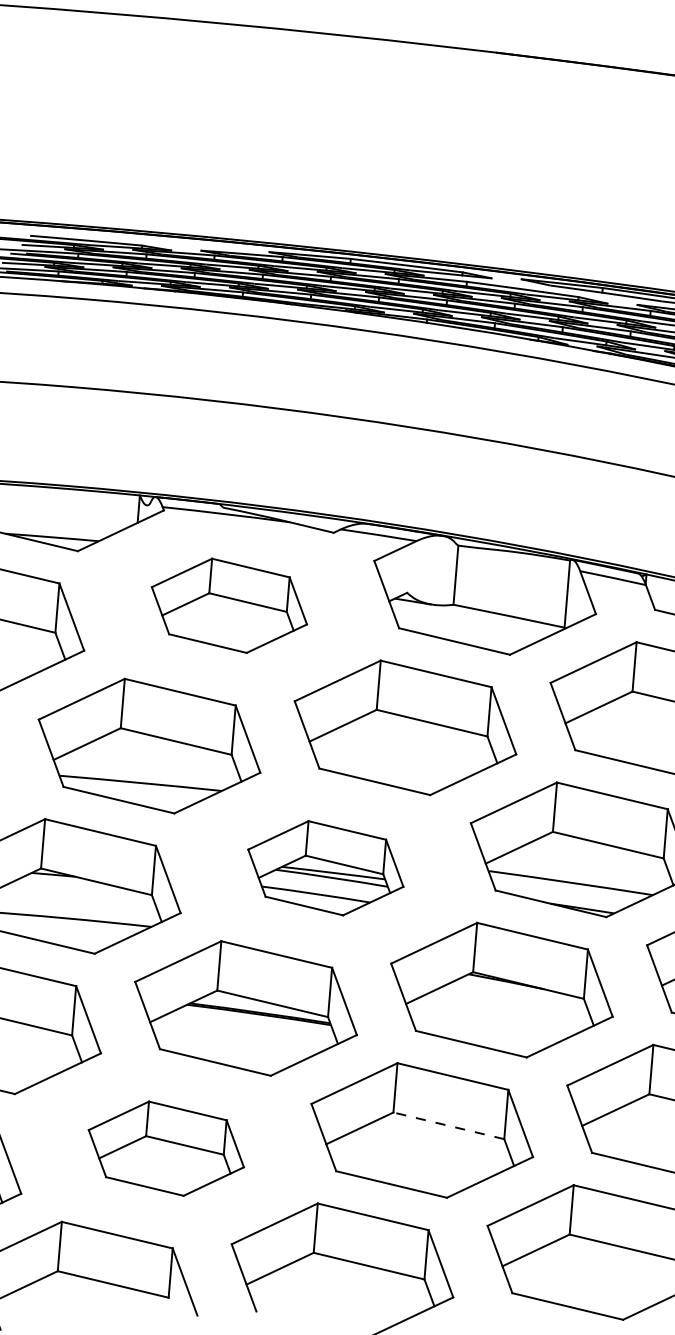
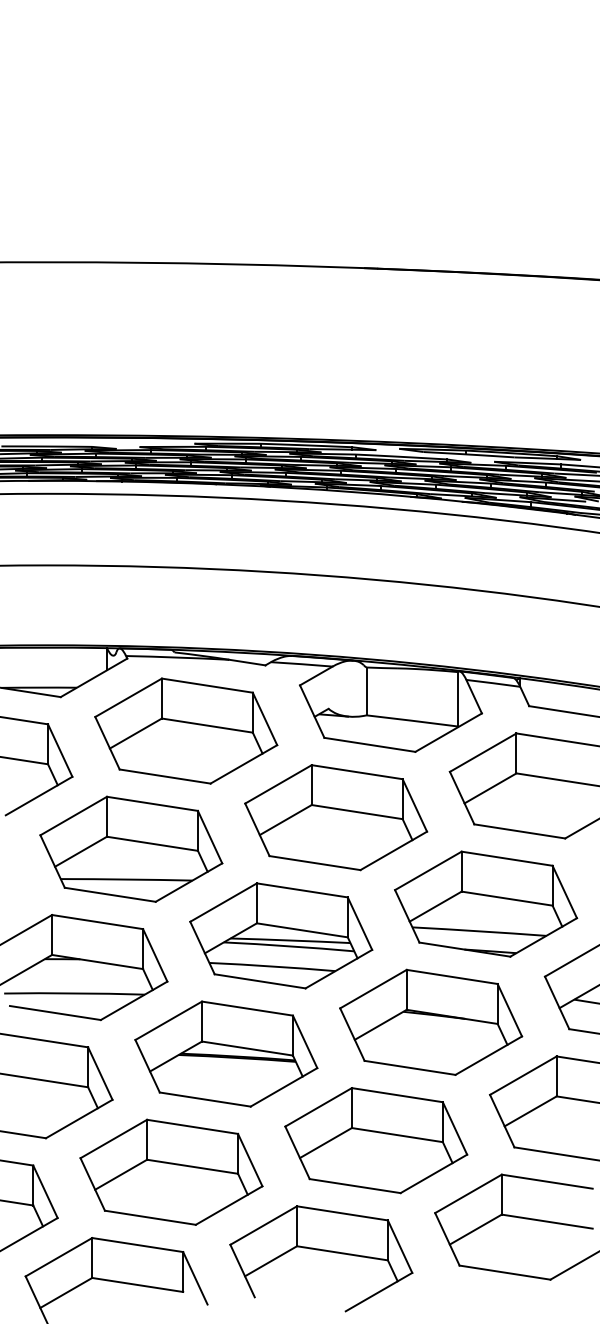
part: (229, 605) -> (186, 730), size x1.43
part: (326, 867) -> (281, 935), size x1.43
line: (447, 1126) -> (396, 1135), dashed -> solid
part: (166, 1147) -> (171, 1171), size x1.43

